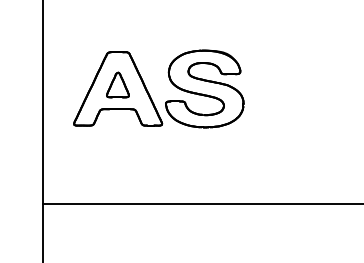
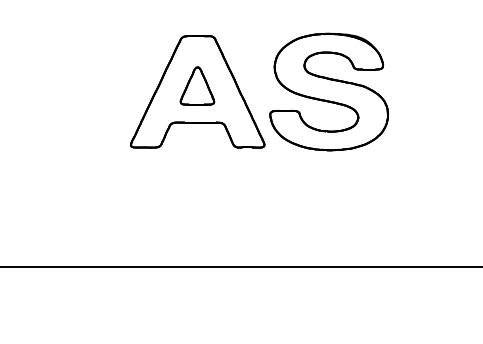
part: (149, 93) -> (245, 98), moved

